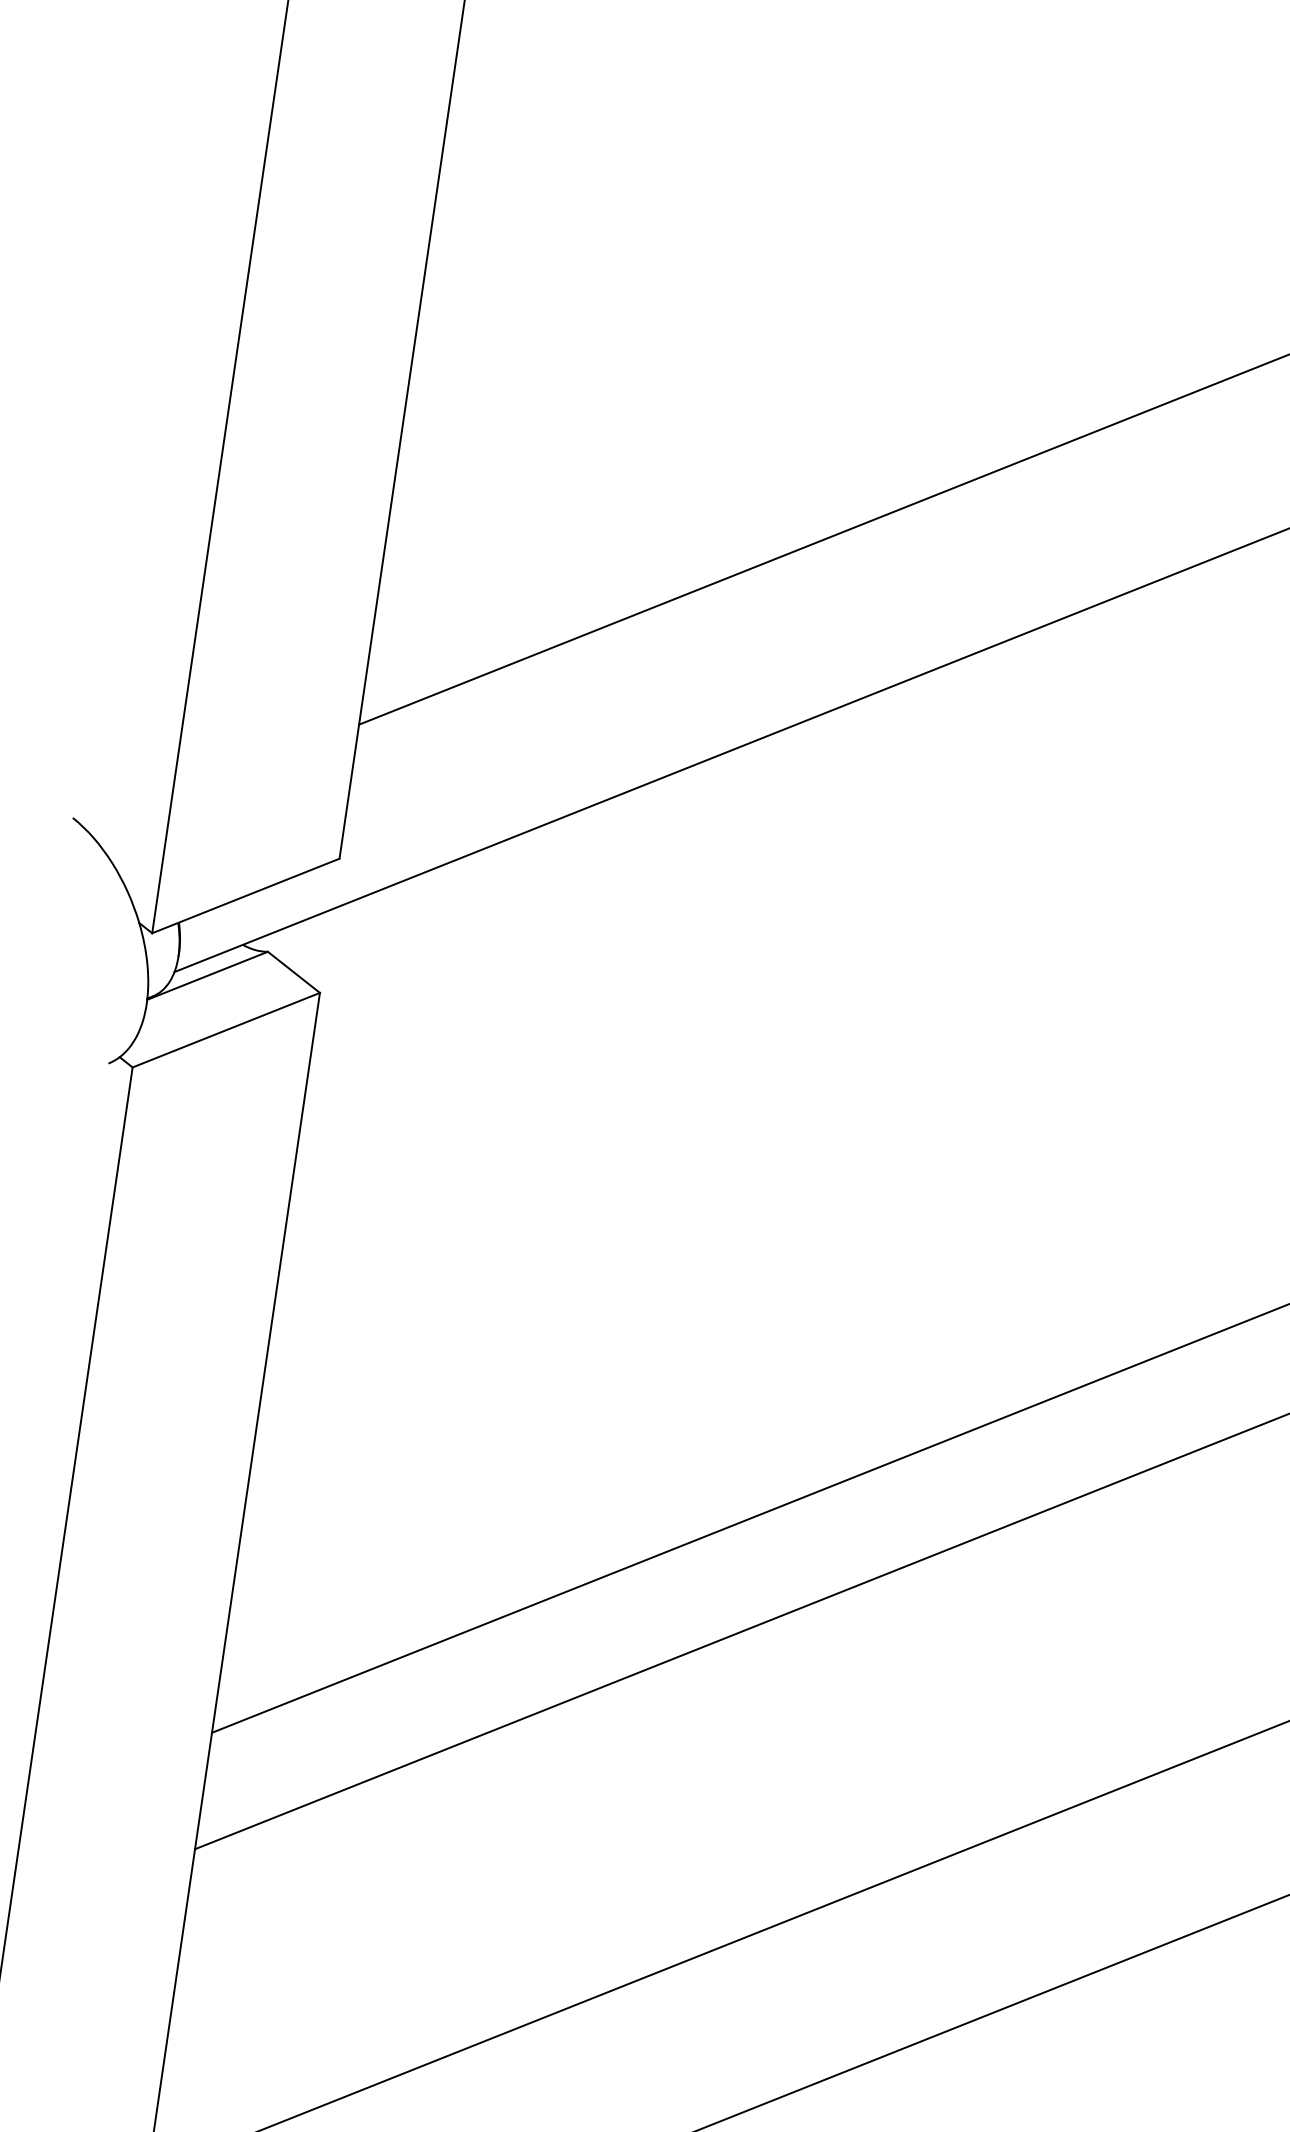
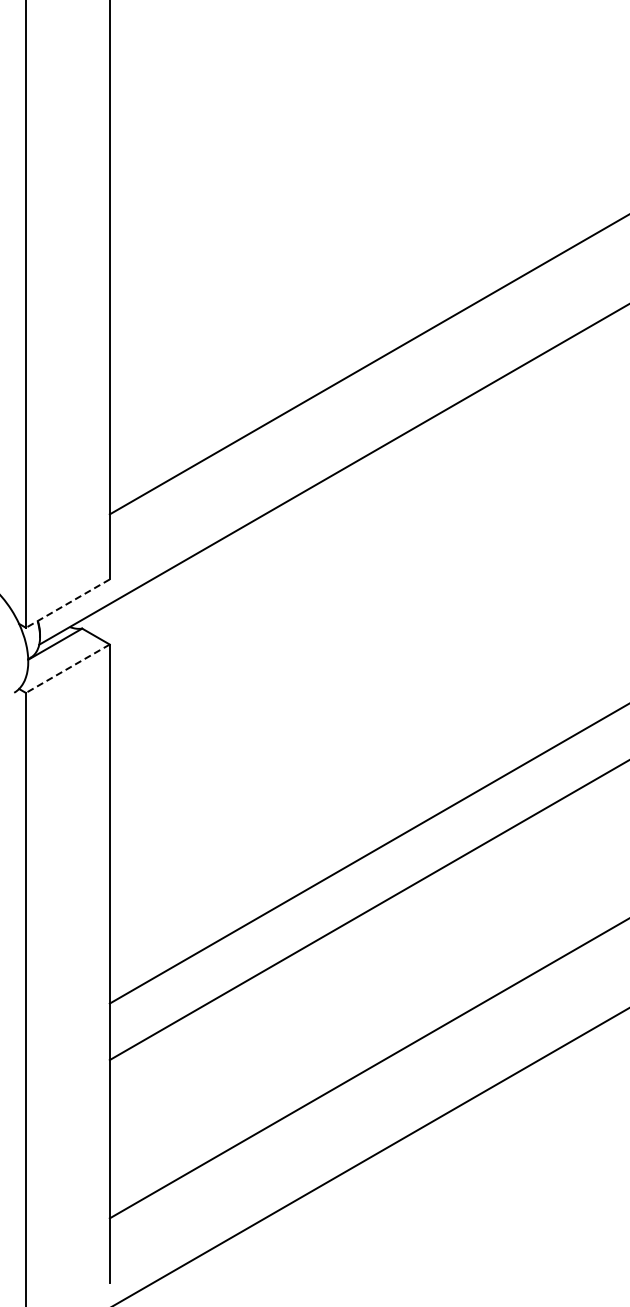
line: (245, 895) -> (67, 603), solid -> dashed
line: (225, 1031) -> (67, 669), solid -> dashed

